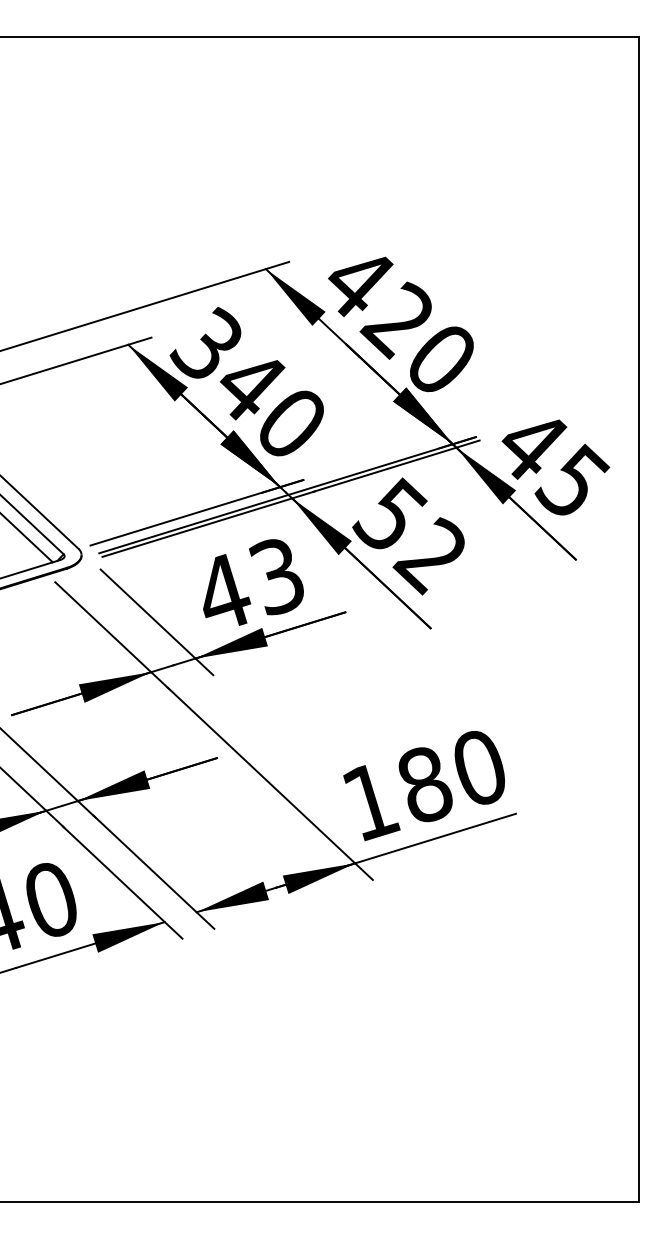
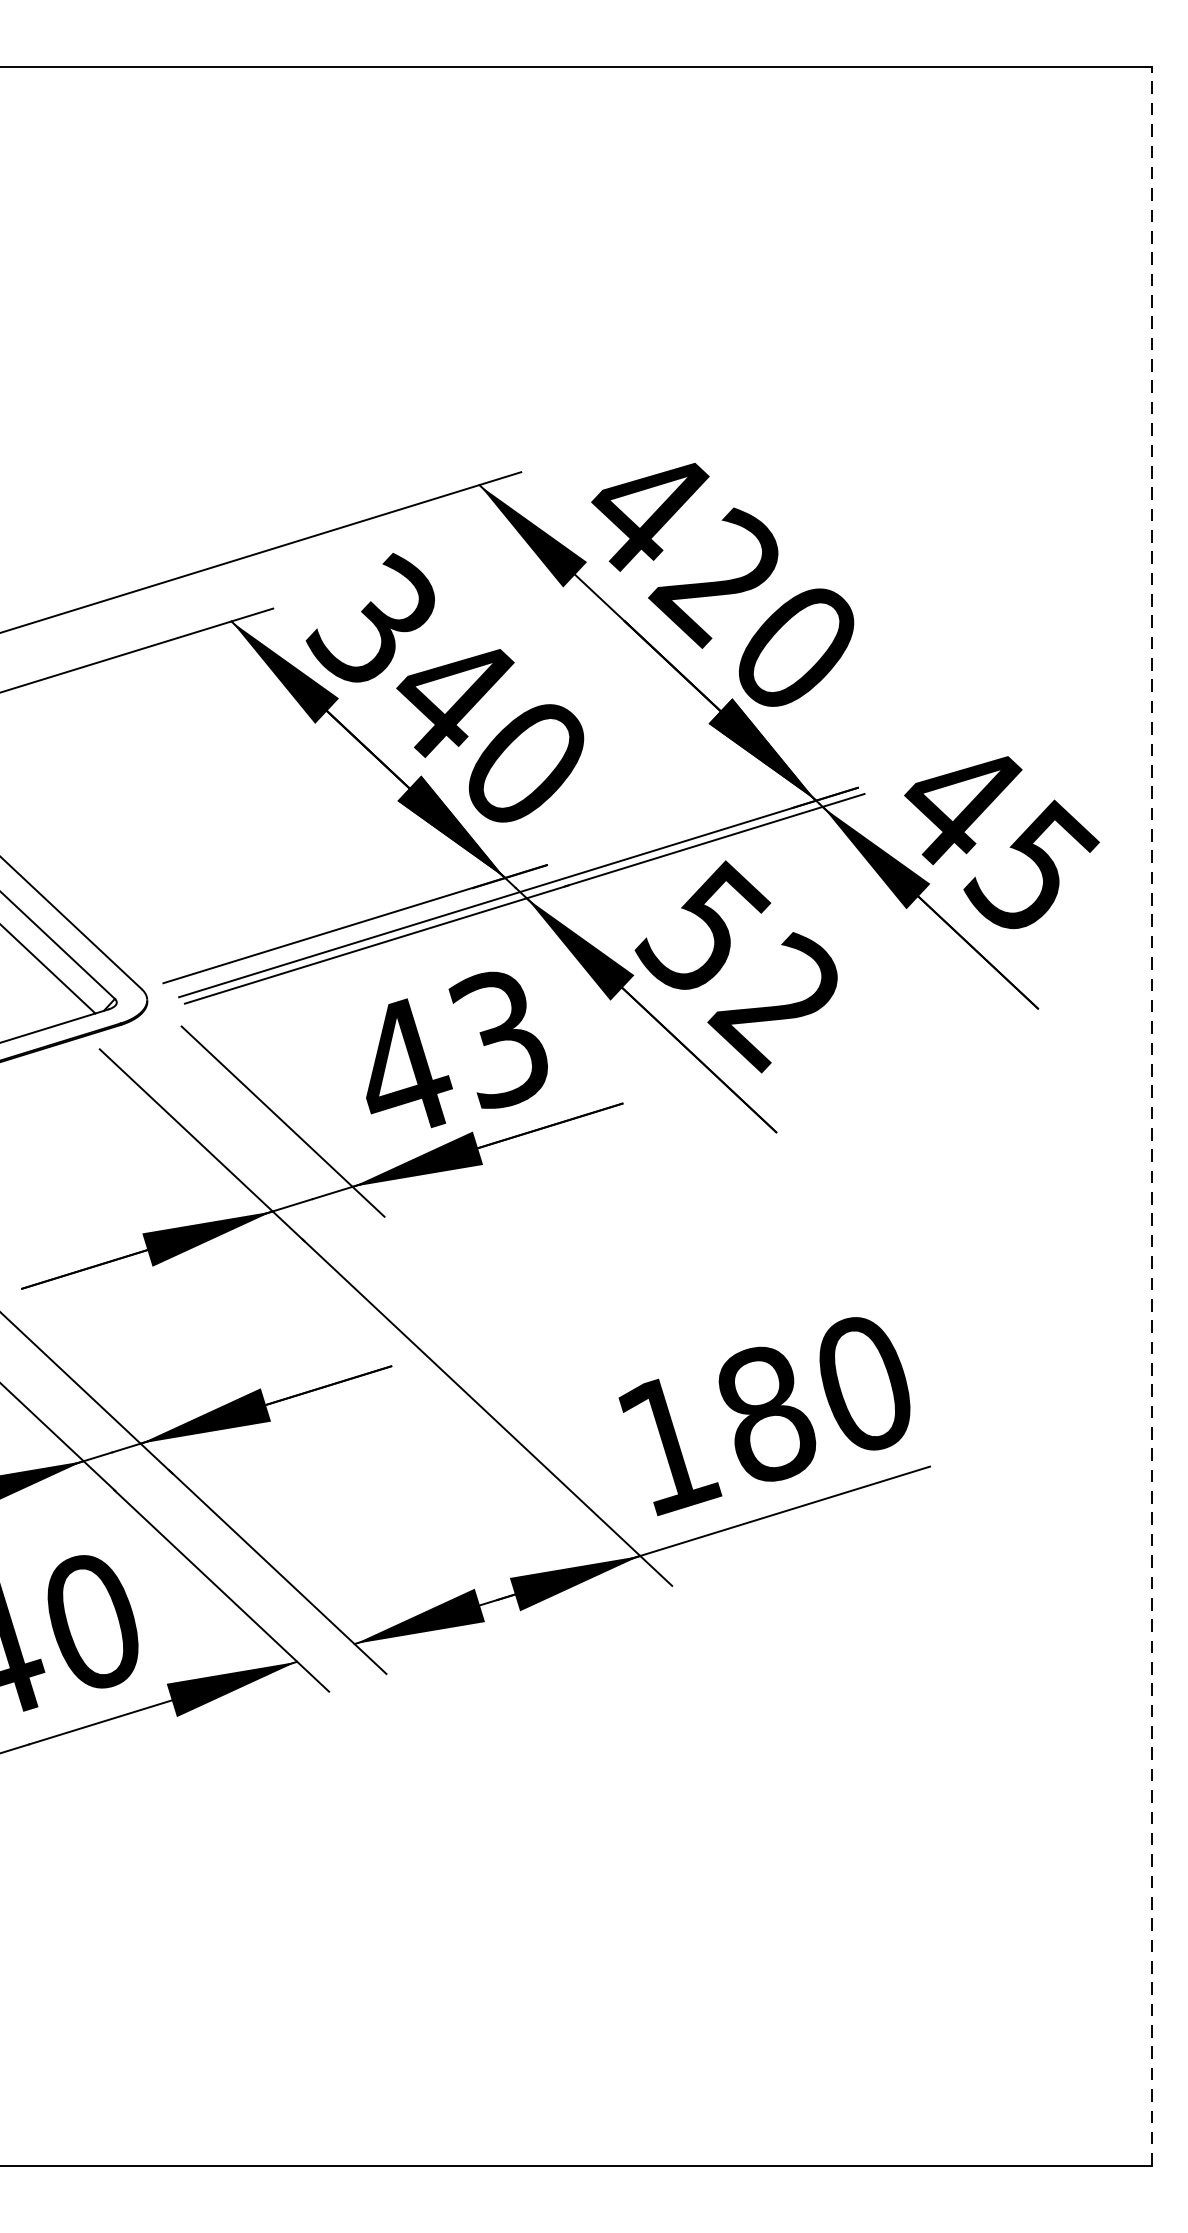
line: (639, 619) -> (1152, 1116), solid -> dashed

